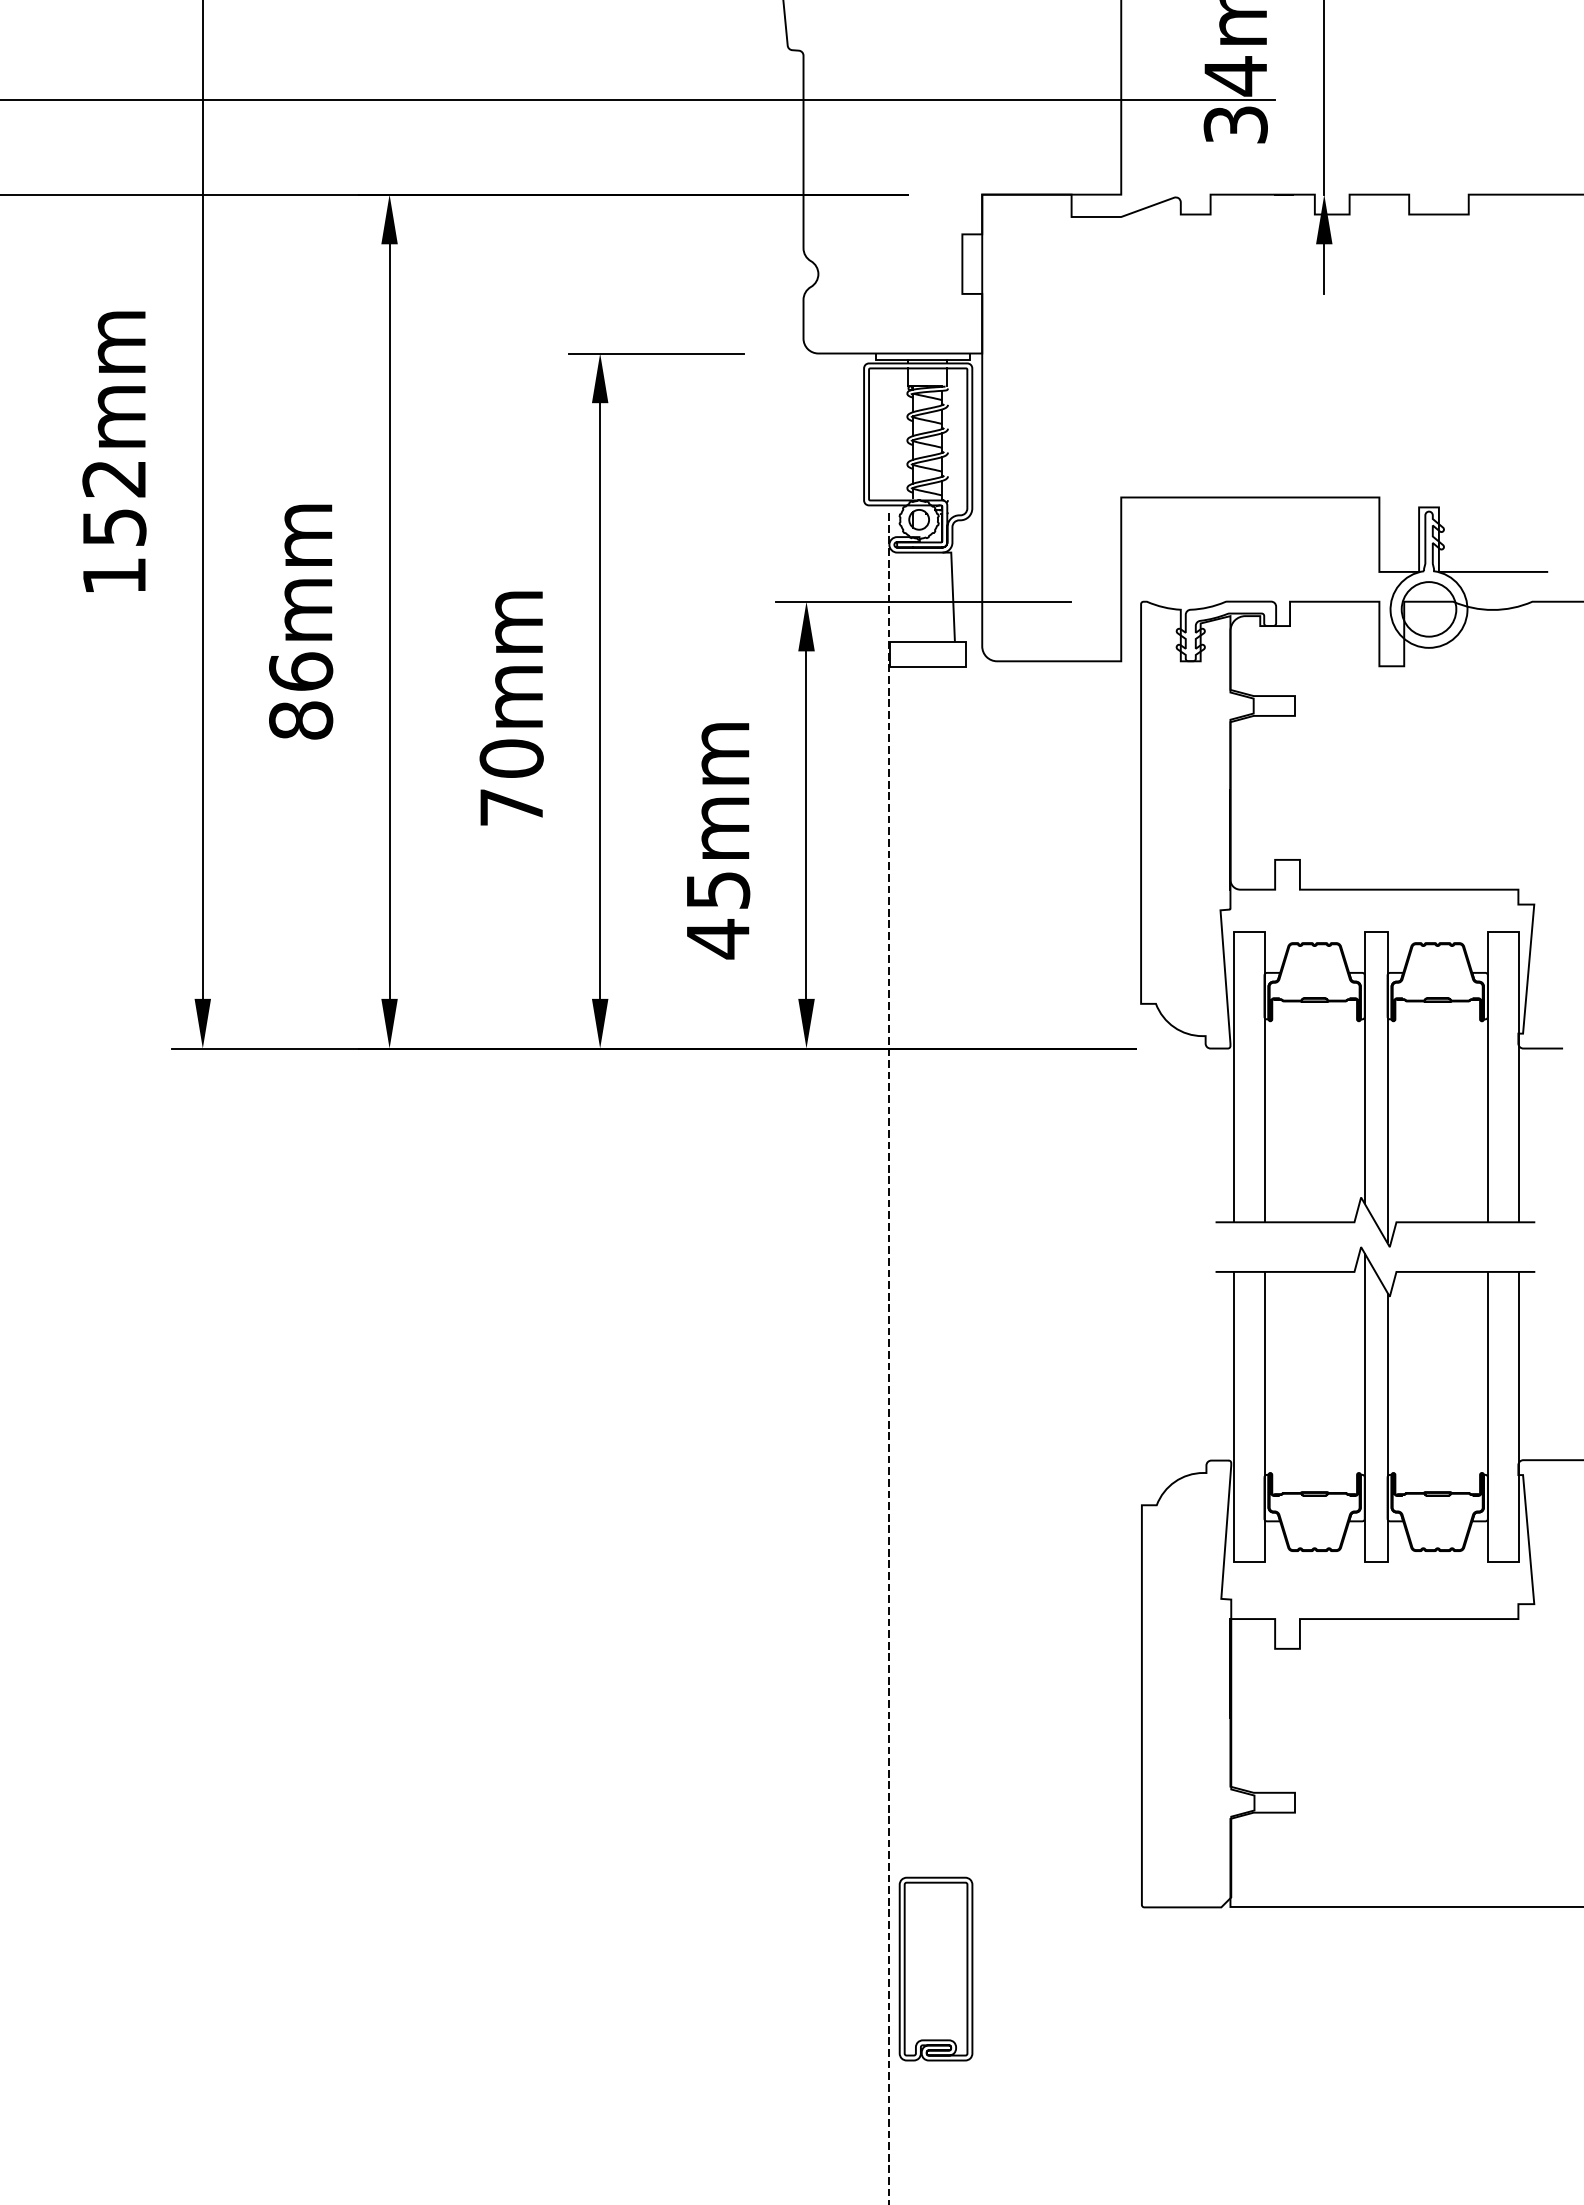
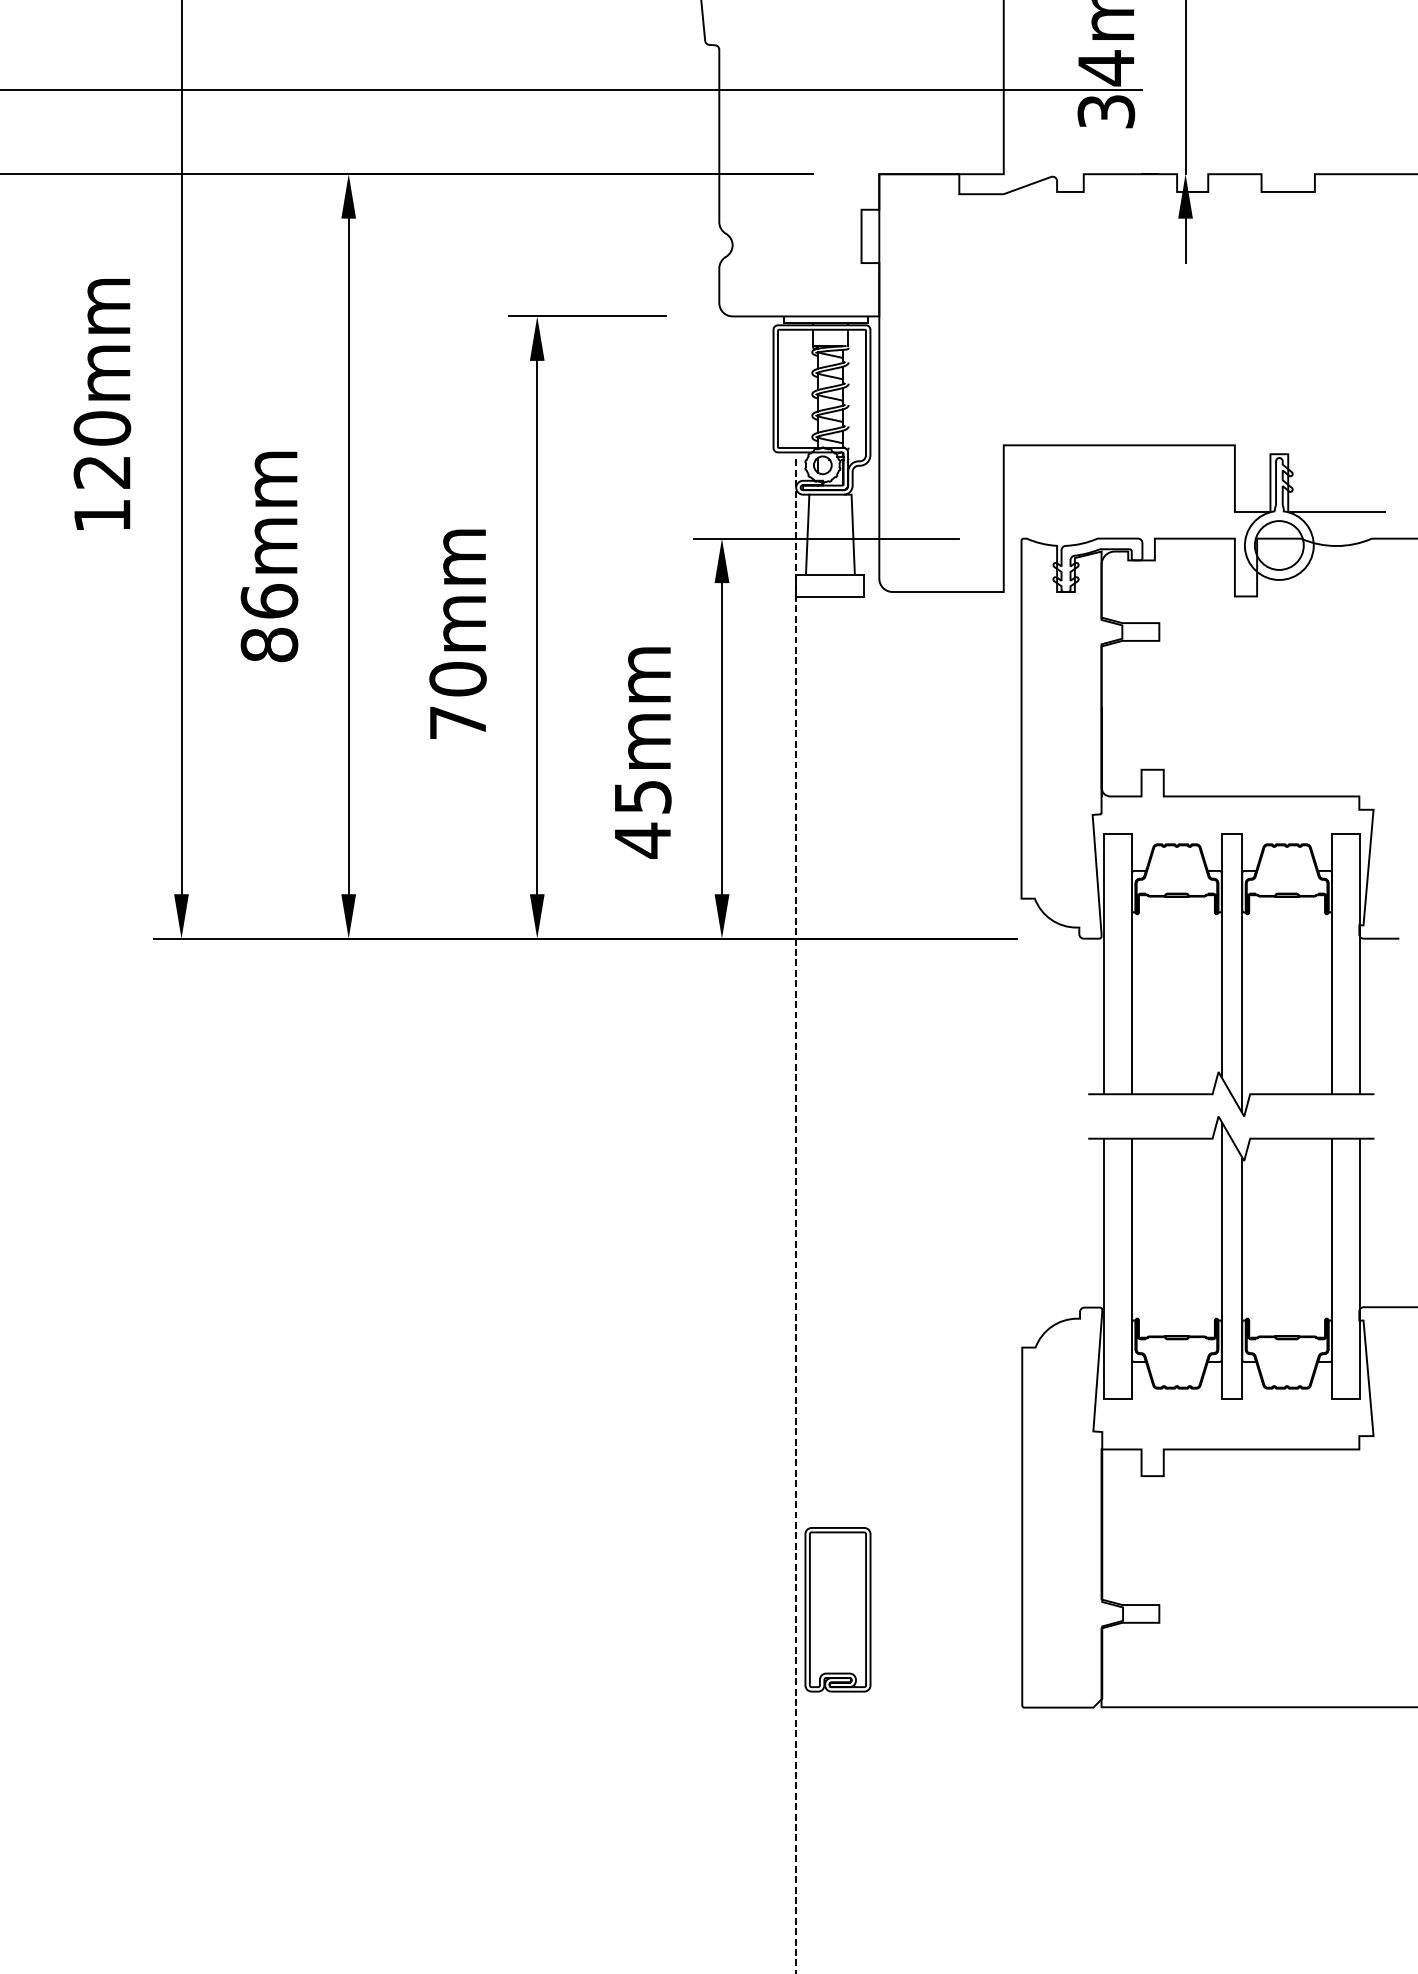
text: (114, 502) -> (102, 449), 152mm -> 120mm
line: (902, 596) -> (807, 533), added
part: (935, 1968) -> (837, 1609), moved

